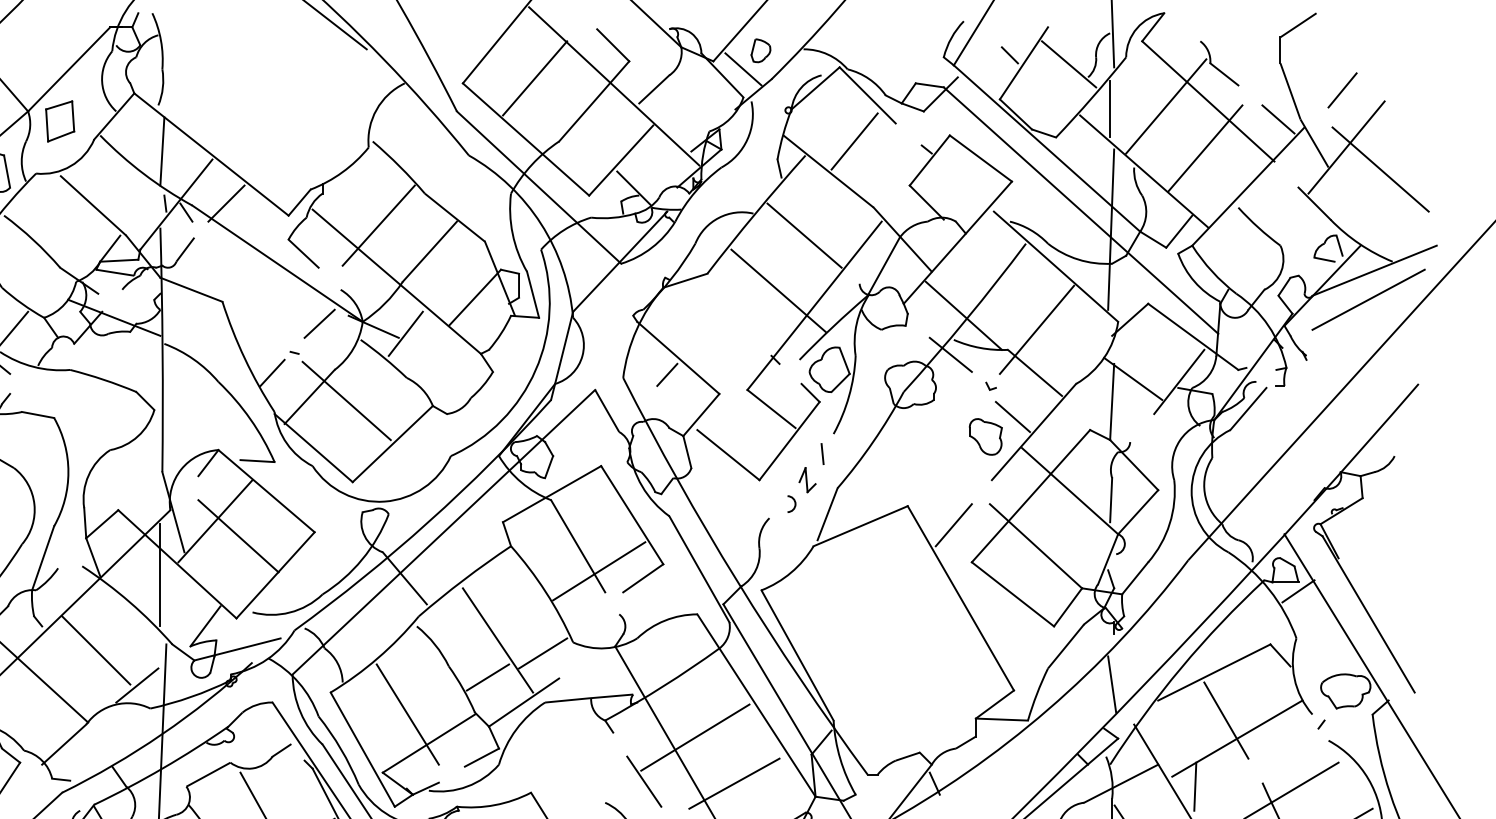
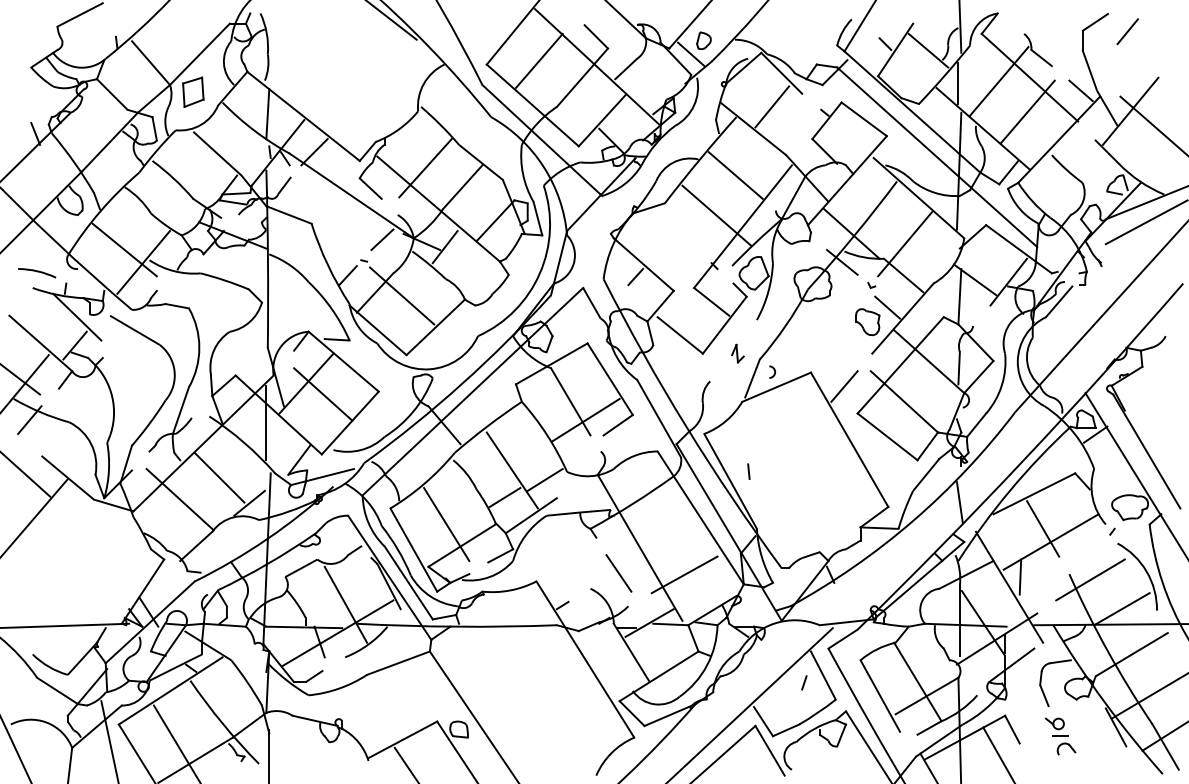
line: (1342, 90) -> (1127, 31), moved
line: (822, 453) -> (748, 471), moved
arc: (793, 501) -> (773, 370), moved
line: (694, 737) -> (655, 541), removed

